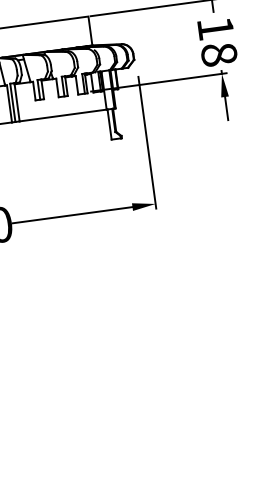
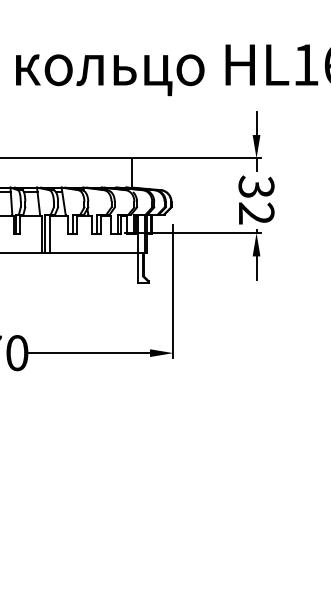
text: (217, 40) -> (256, 199), 18 -> 32

